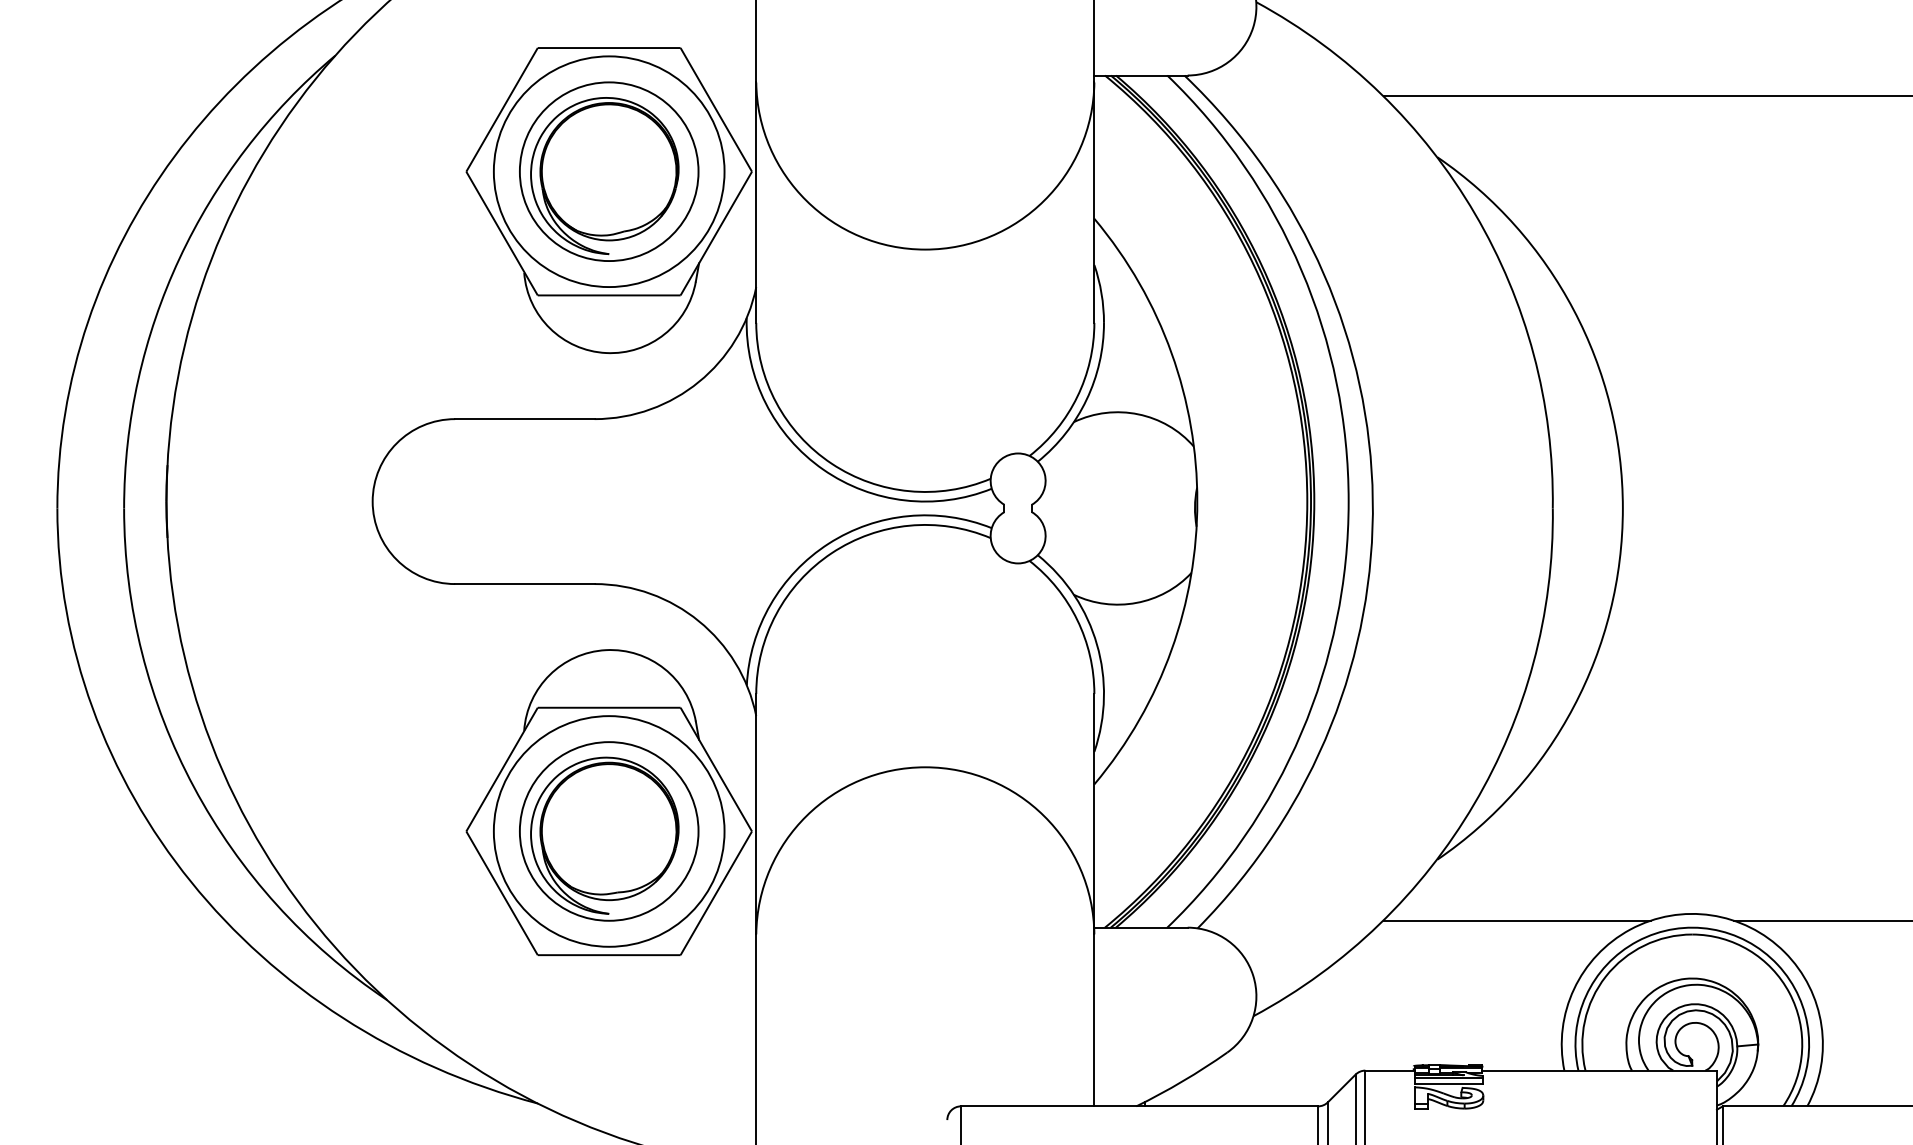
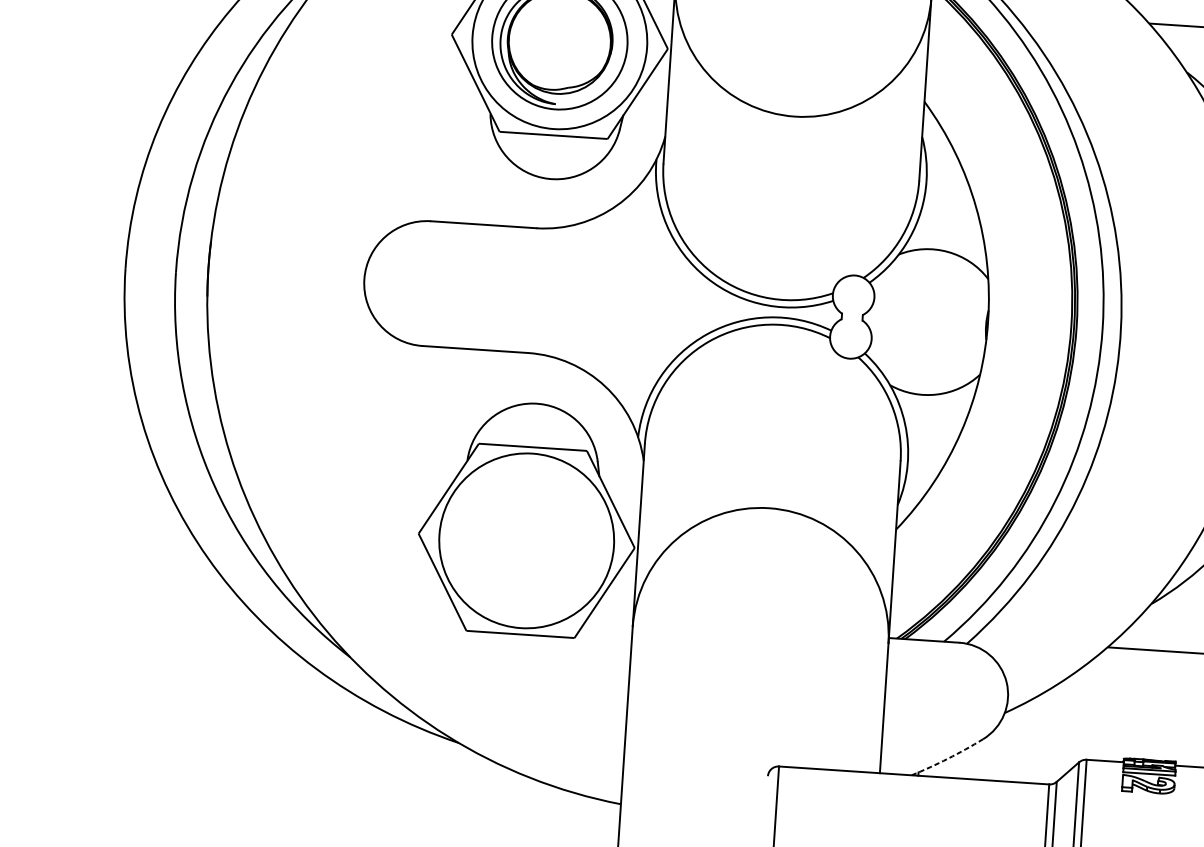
part: (609, 831) -> (526, 540), removed
arc: (1182, 1081) -> (947, 758), solid -> dashed

